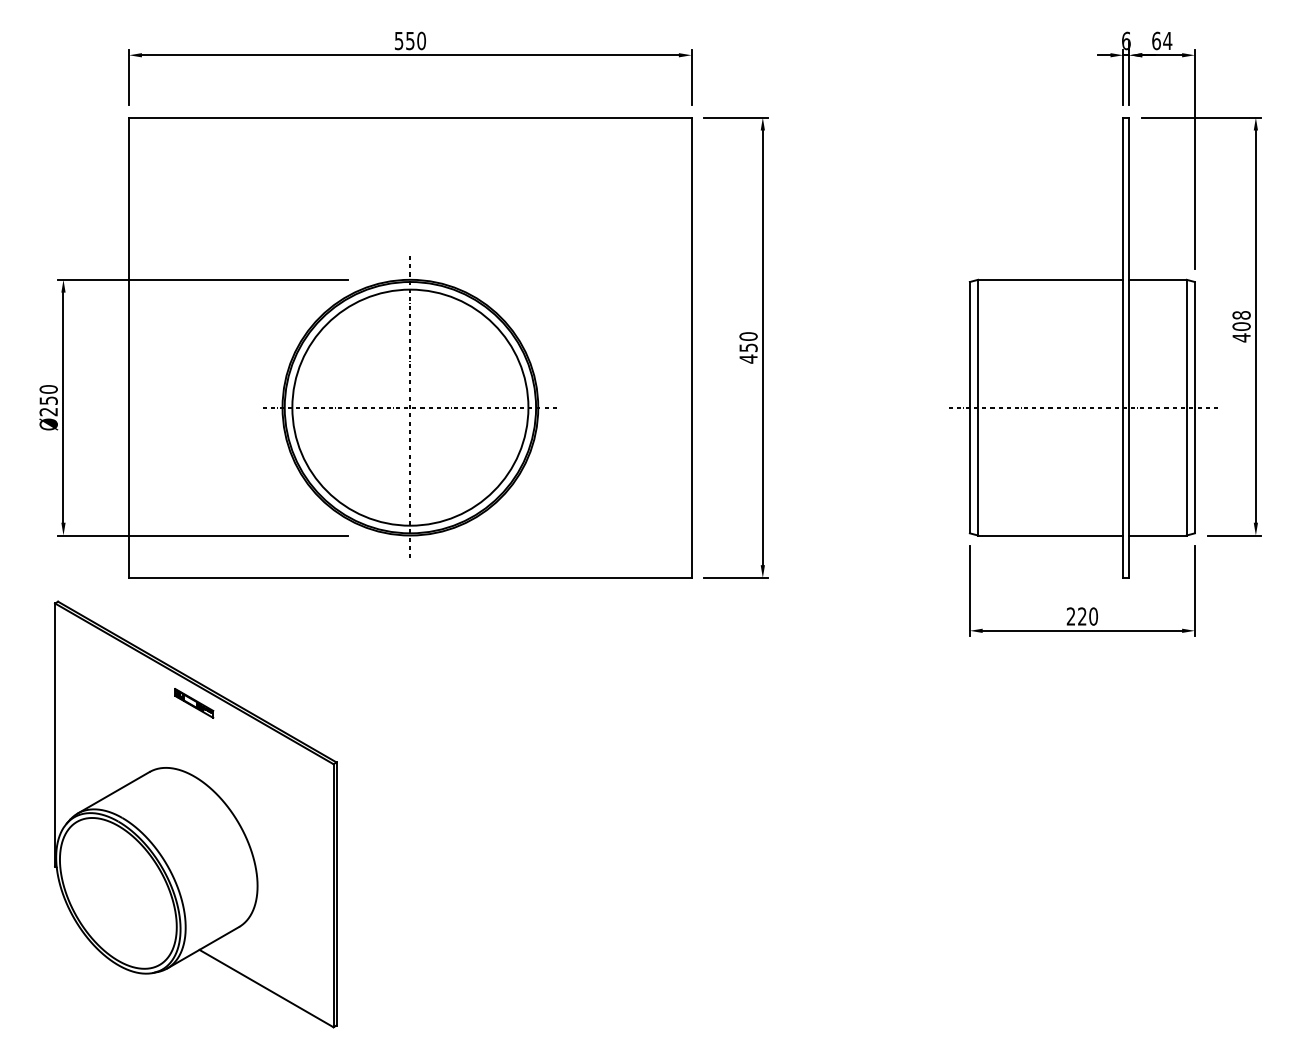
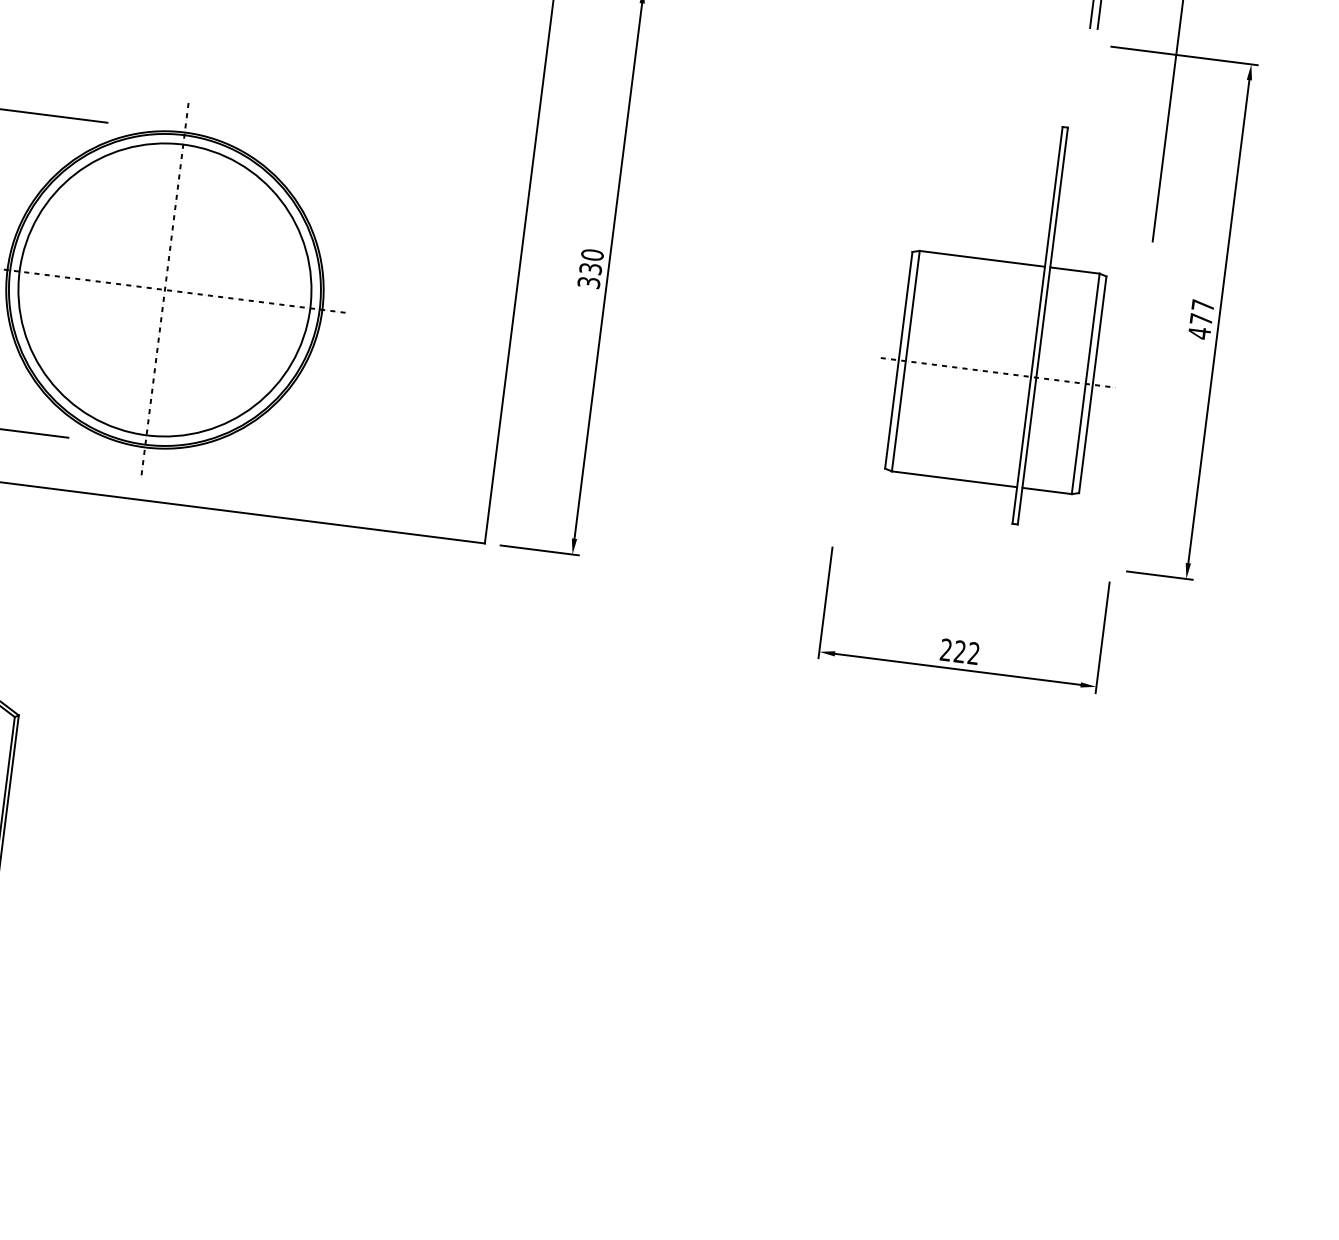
text: (1241, 320) -> (1202, 311), 408 -> 477
part: (1083, 347) -> (1003, 320), size x0.7
text: (748, 353) -> (589, 275), 450 -> 330
text: (1093, 616) -> (973, 653), 220 -> 222

